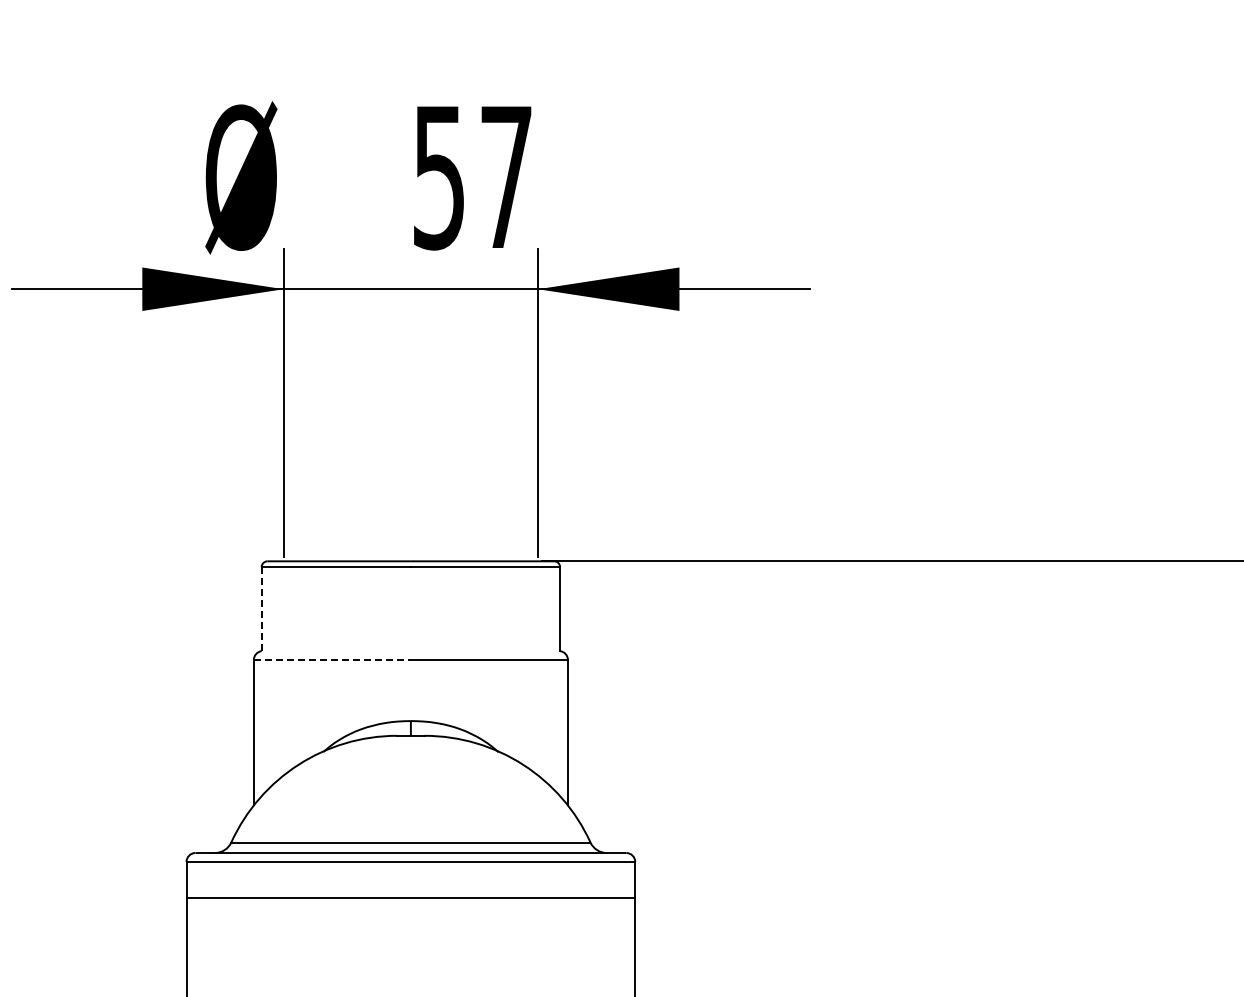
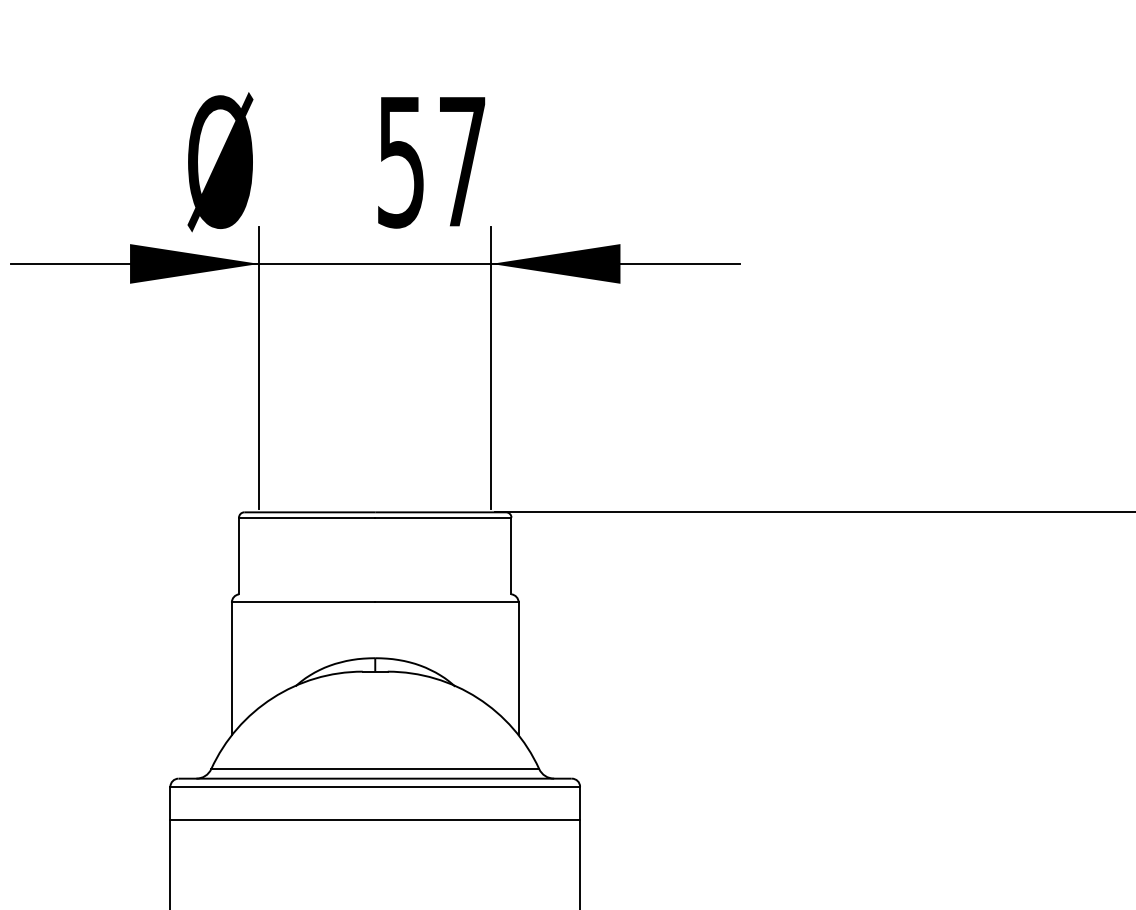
line: (261, 609) -> (238, 556), dashed -> solid
line: (332, 660) -> (303, 602), dashed -> solid

